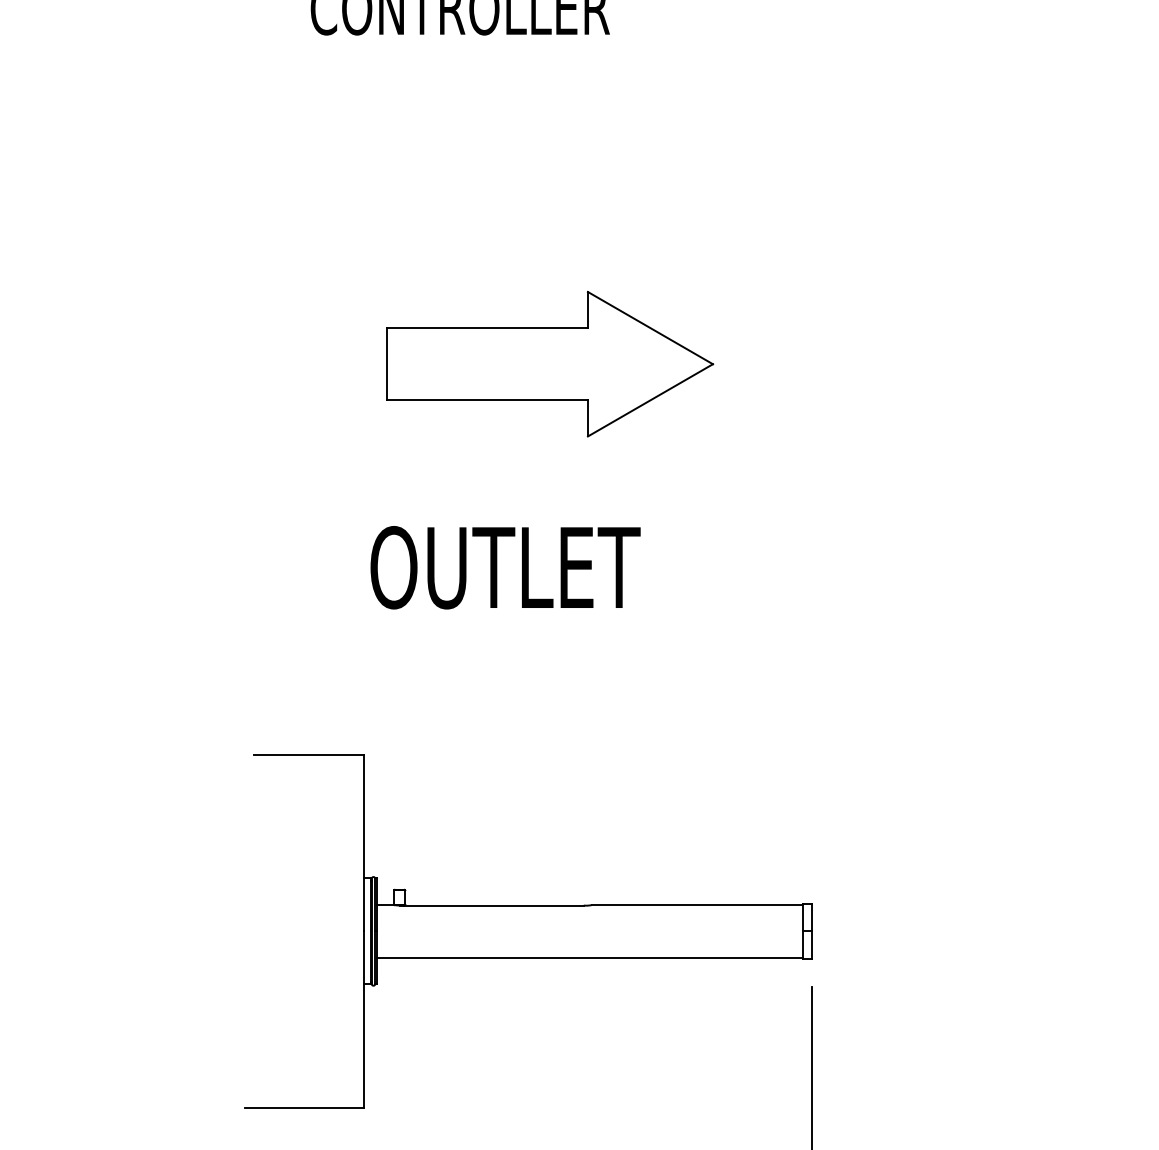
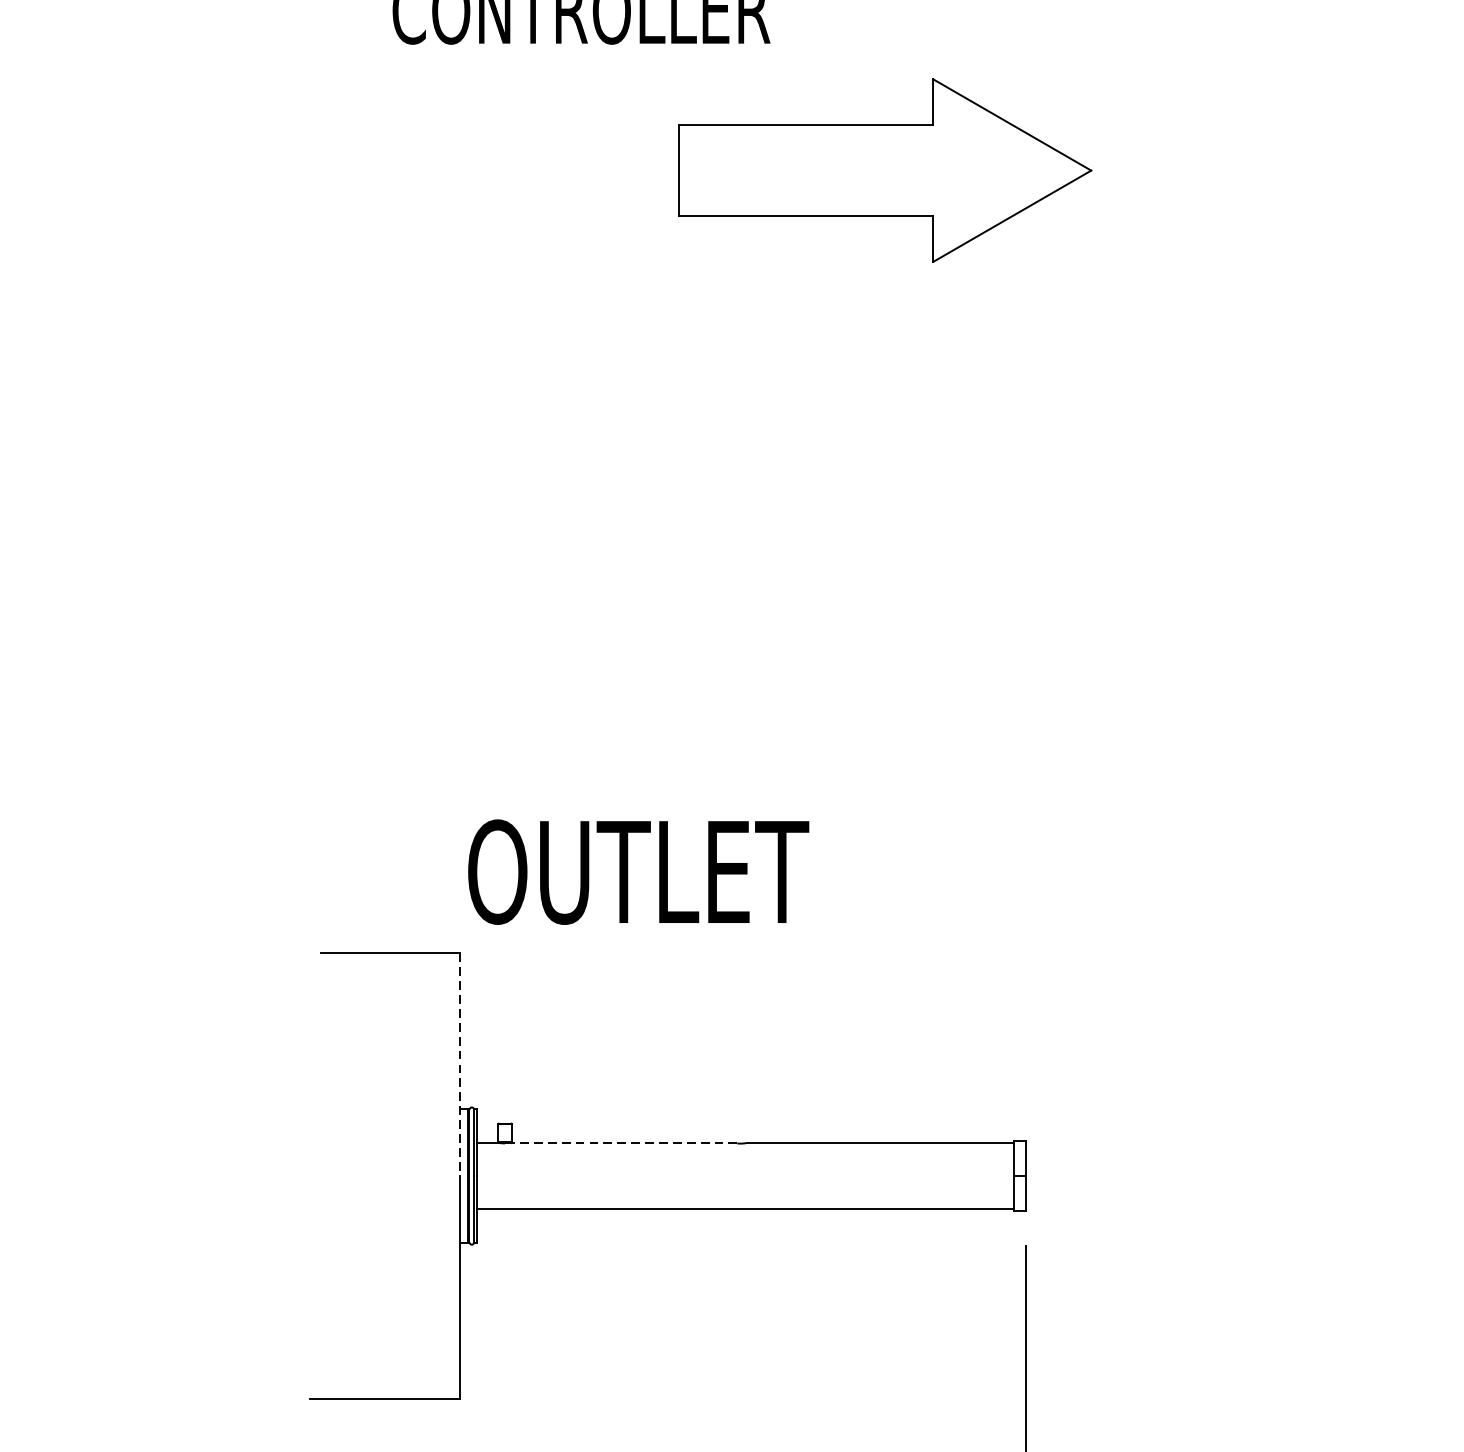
part: (550, 364) -> (886, 170), moved
text: (505, 567) -> (638, 871), moved
line: (364, 843) -> (460, 1065), solid -> dashed
line: (491, 905) -> (620, 1143), solid -> dashed

